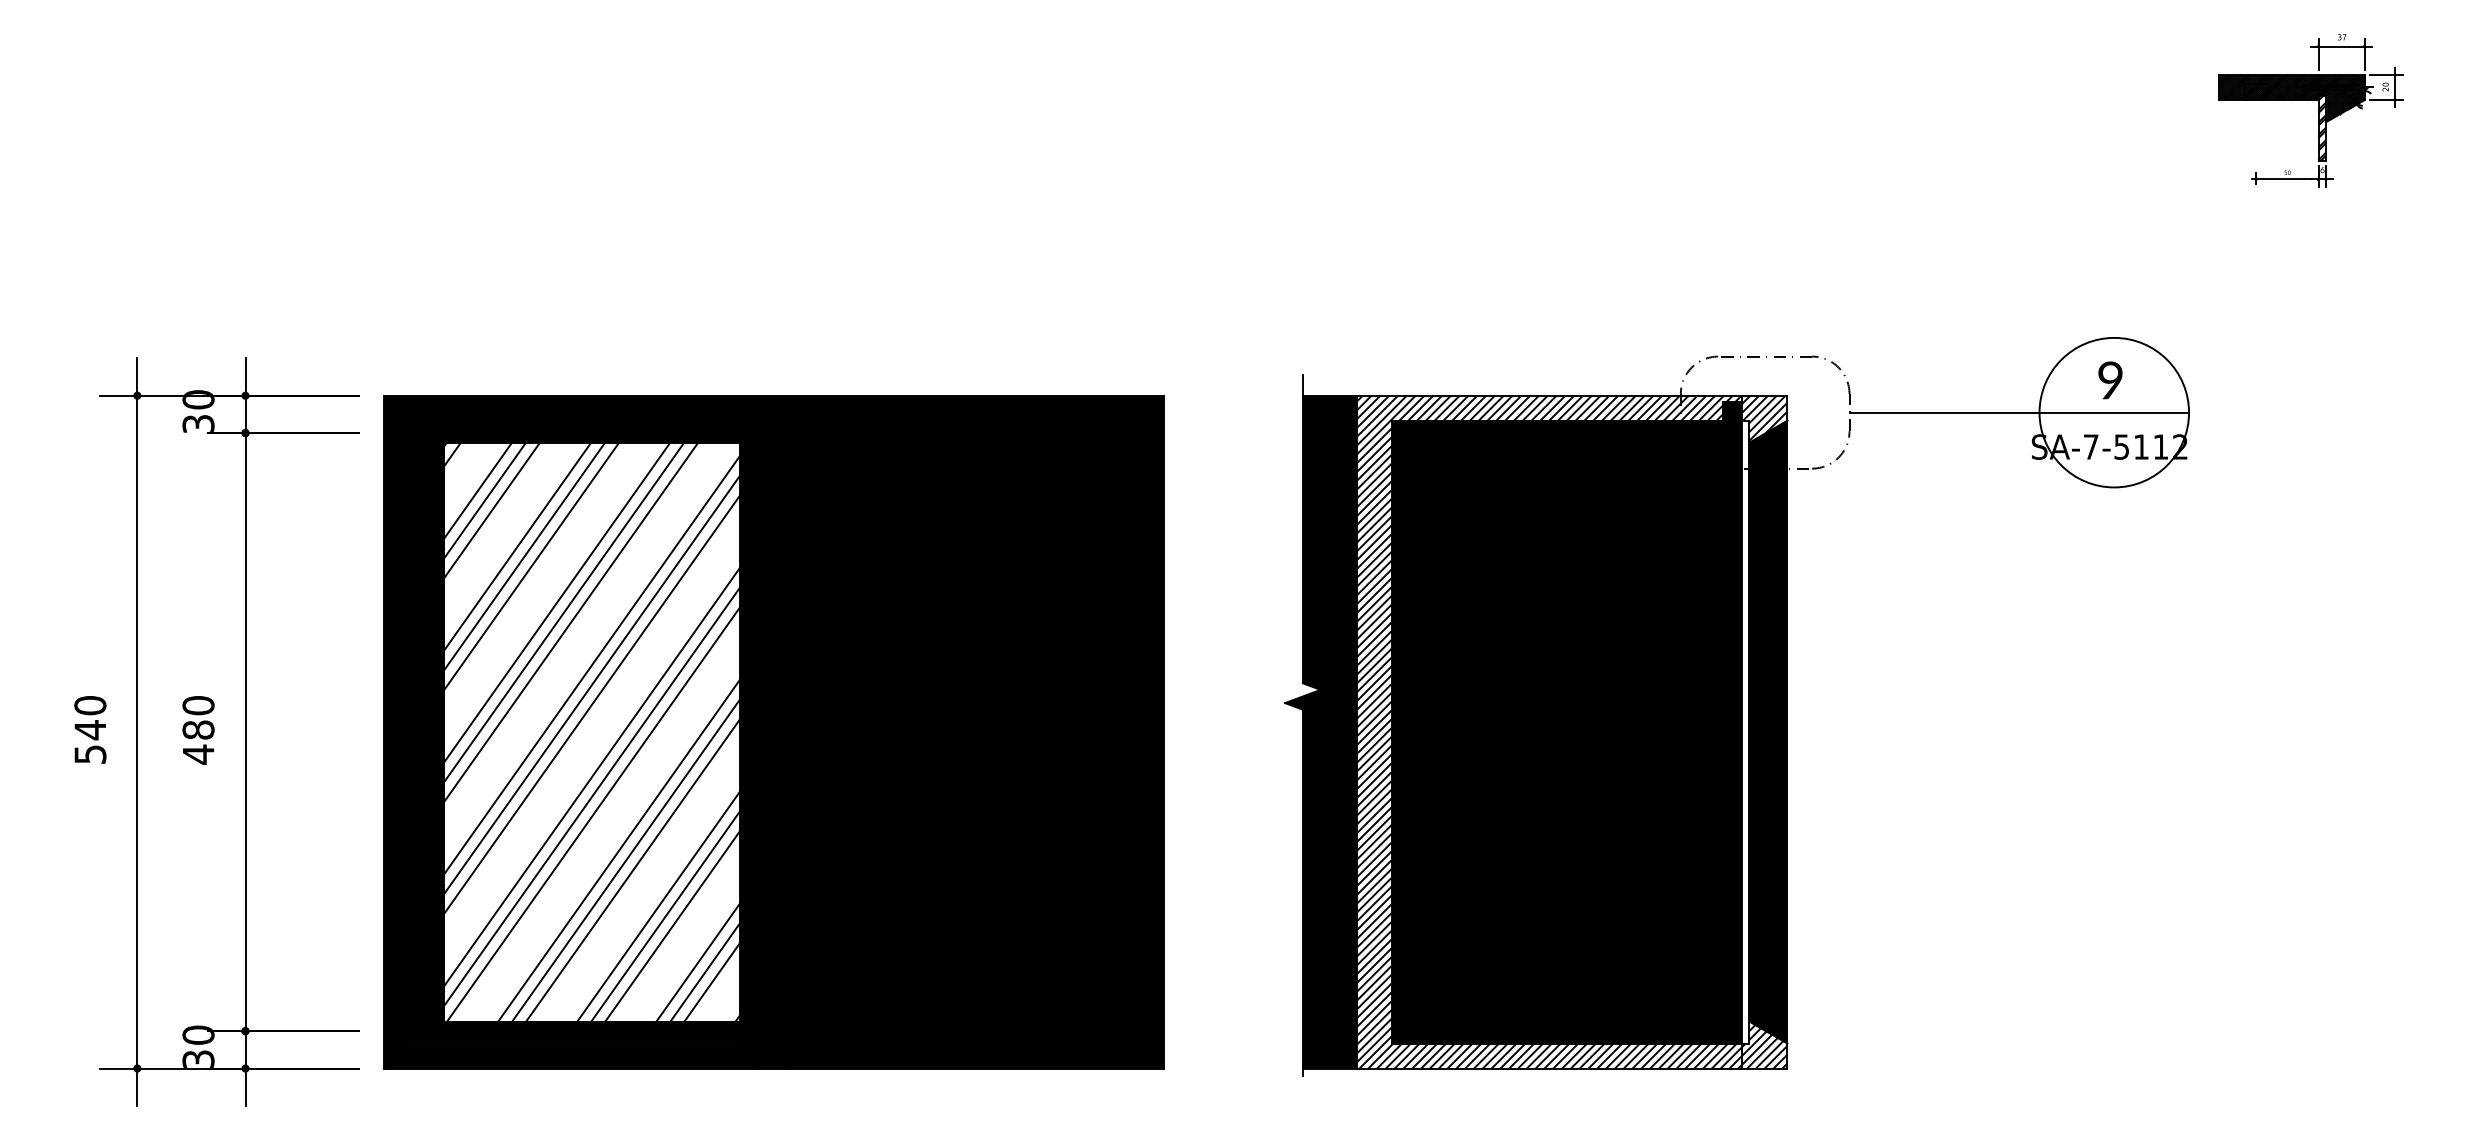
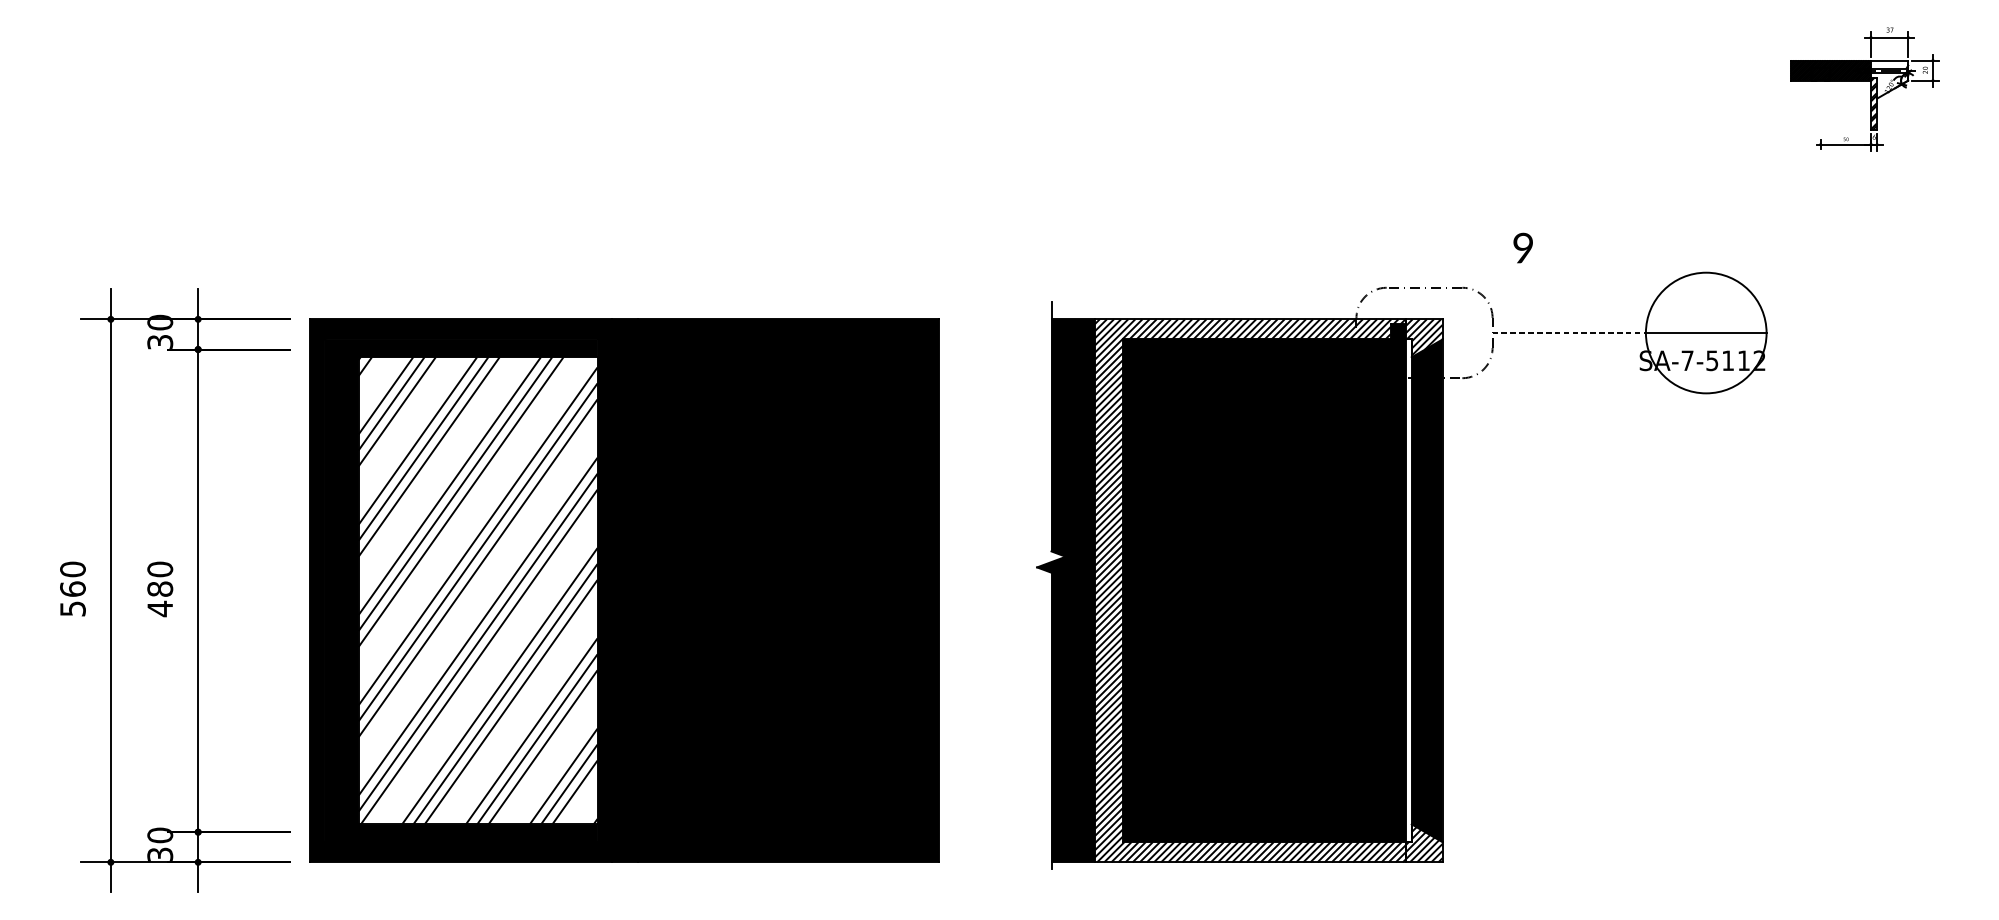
hatch: (2341, 98) -> (1889, 79), removed
text: (2110, 380) -> (1523, 248), moved
line: (1944, 412) -> (1569, 332), solid -> dashed
text: (90, 730) -> (73, 589), 540 -> 560

